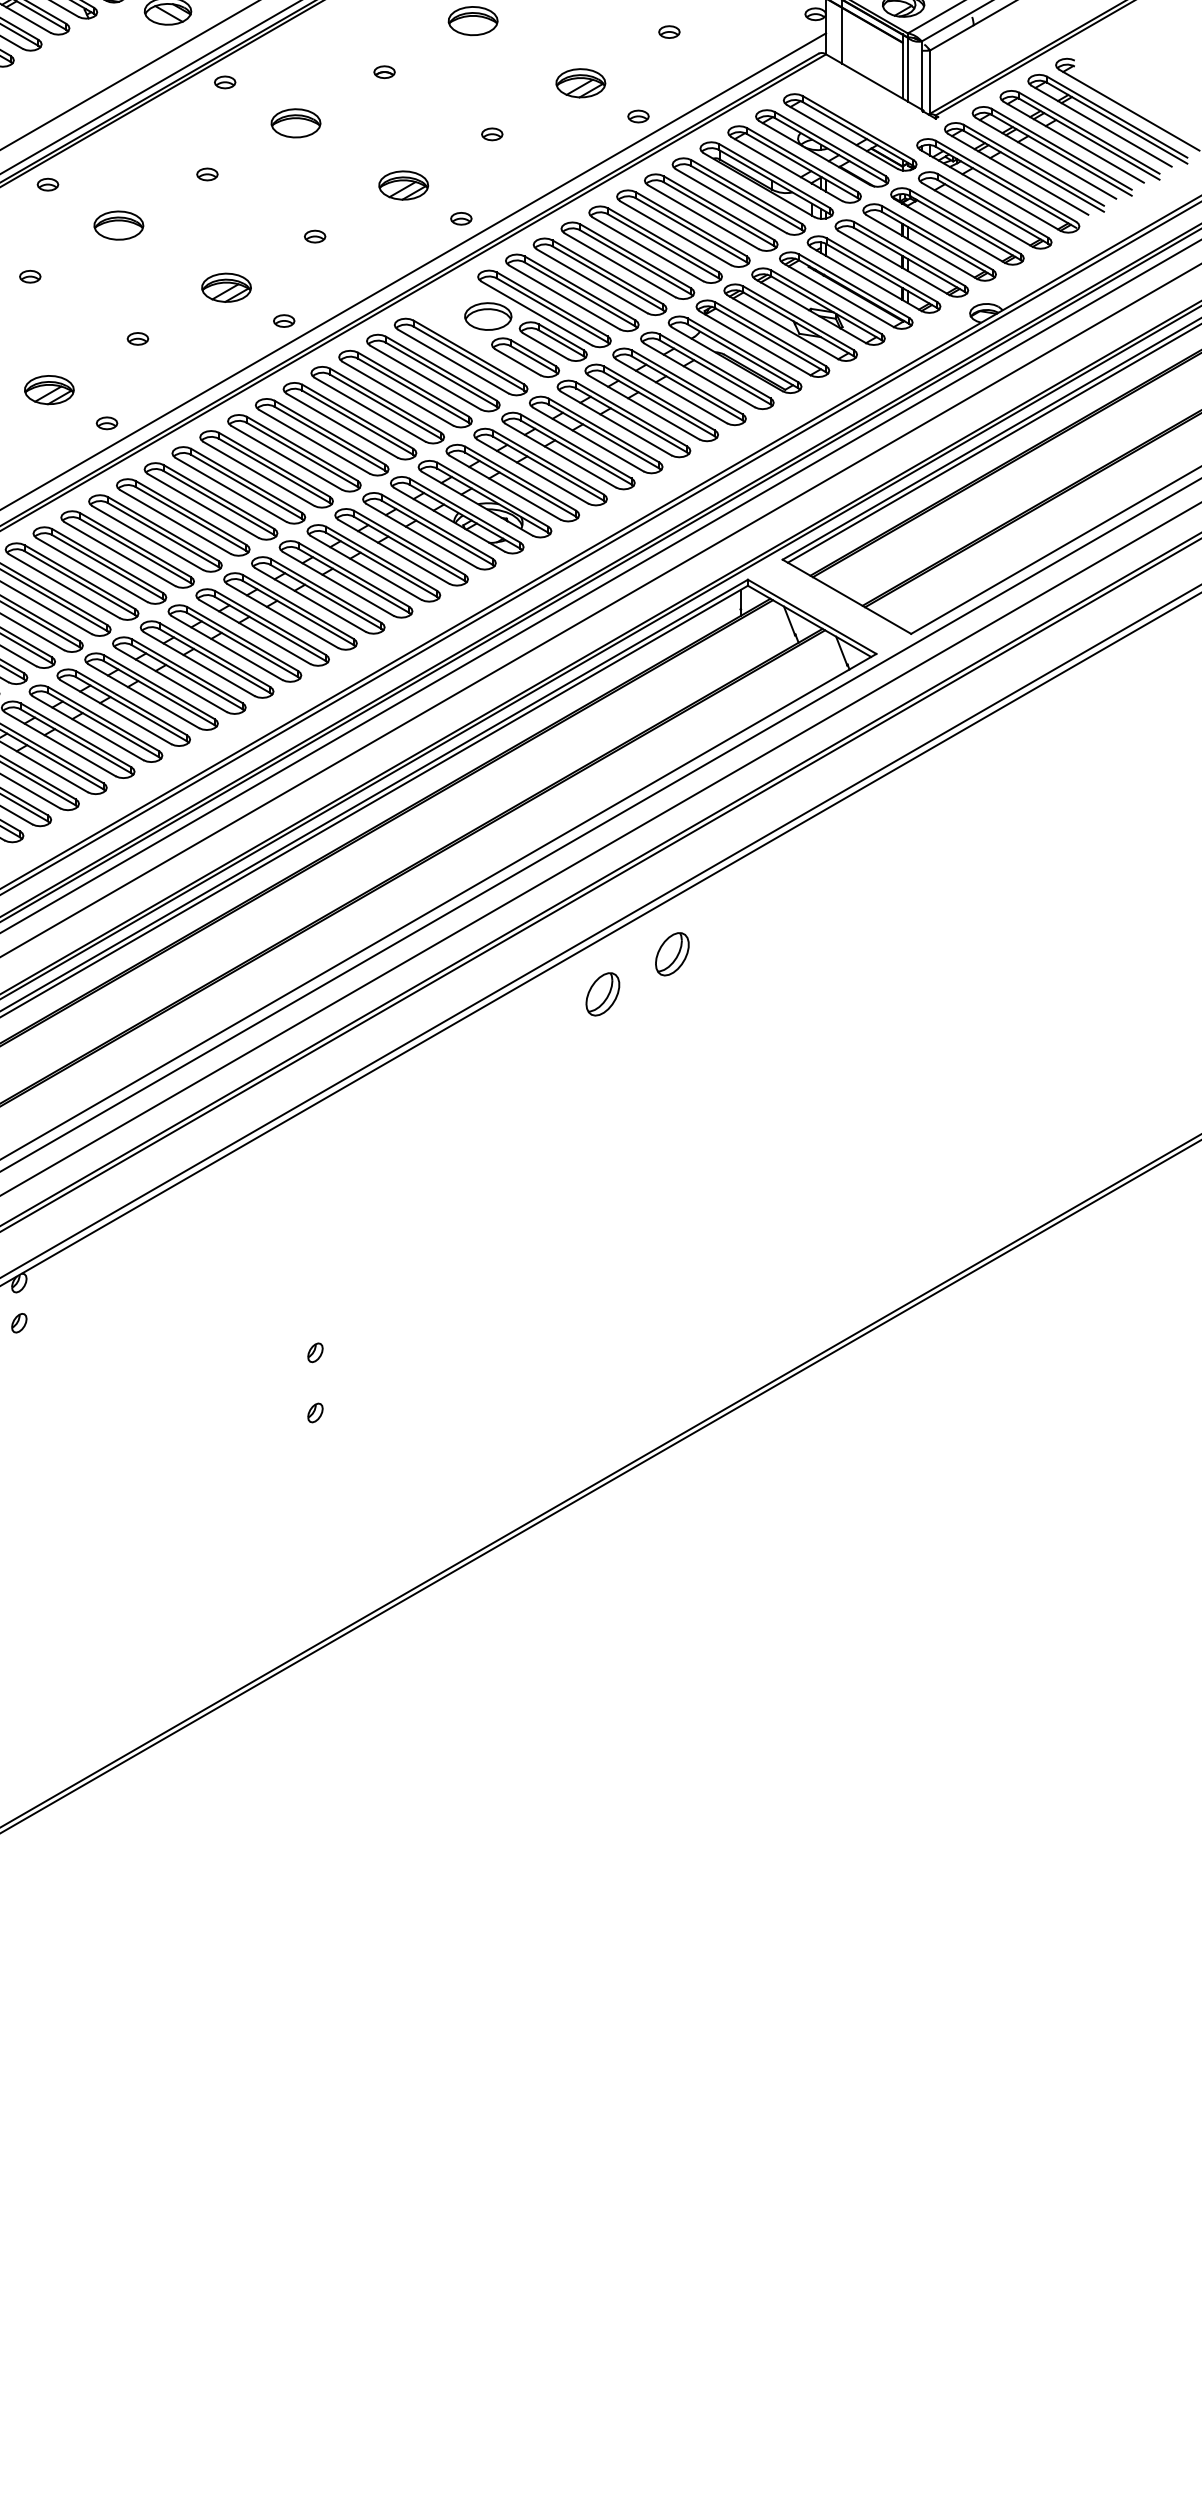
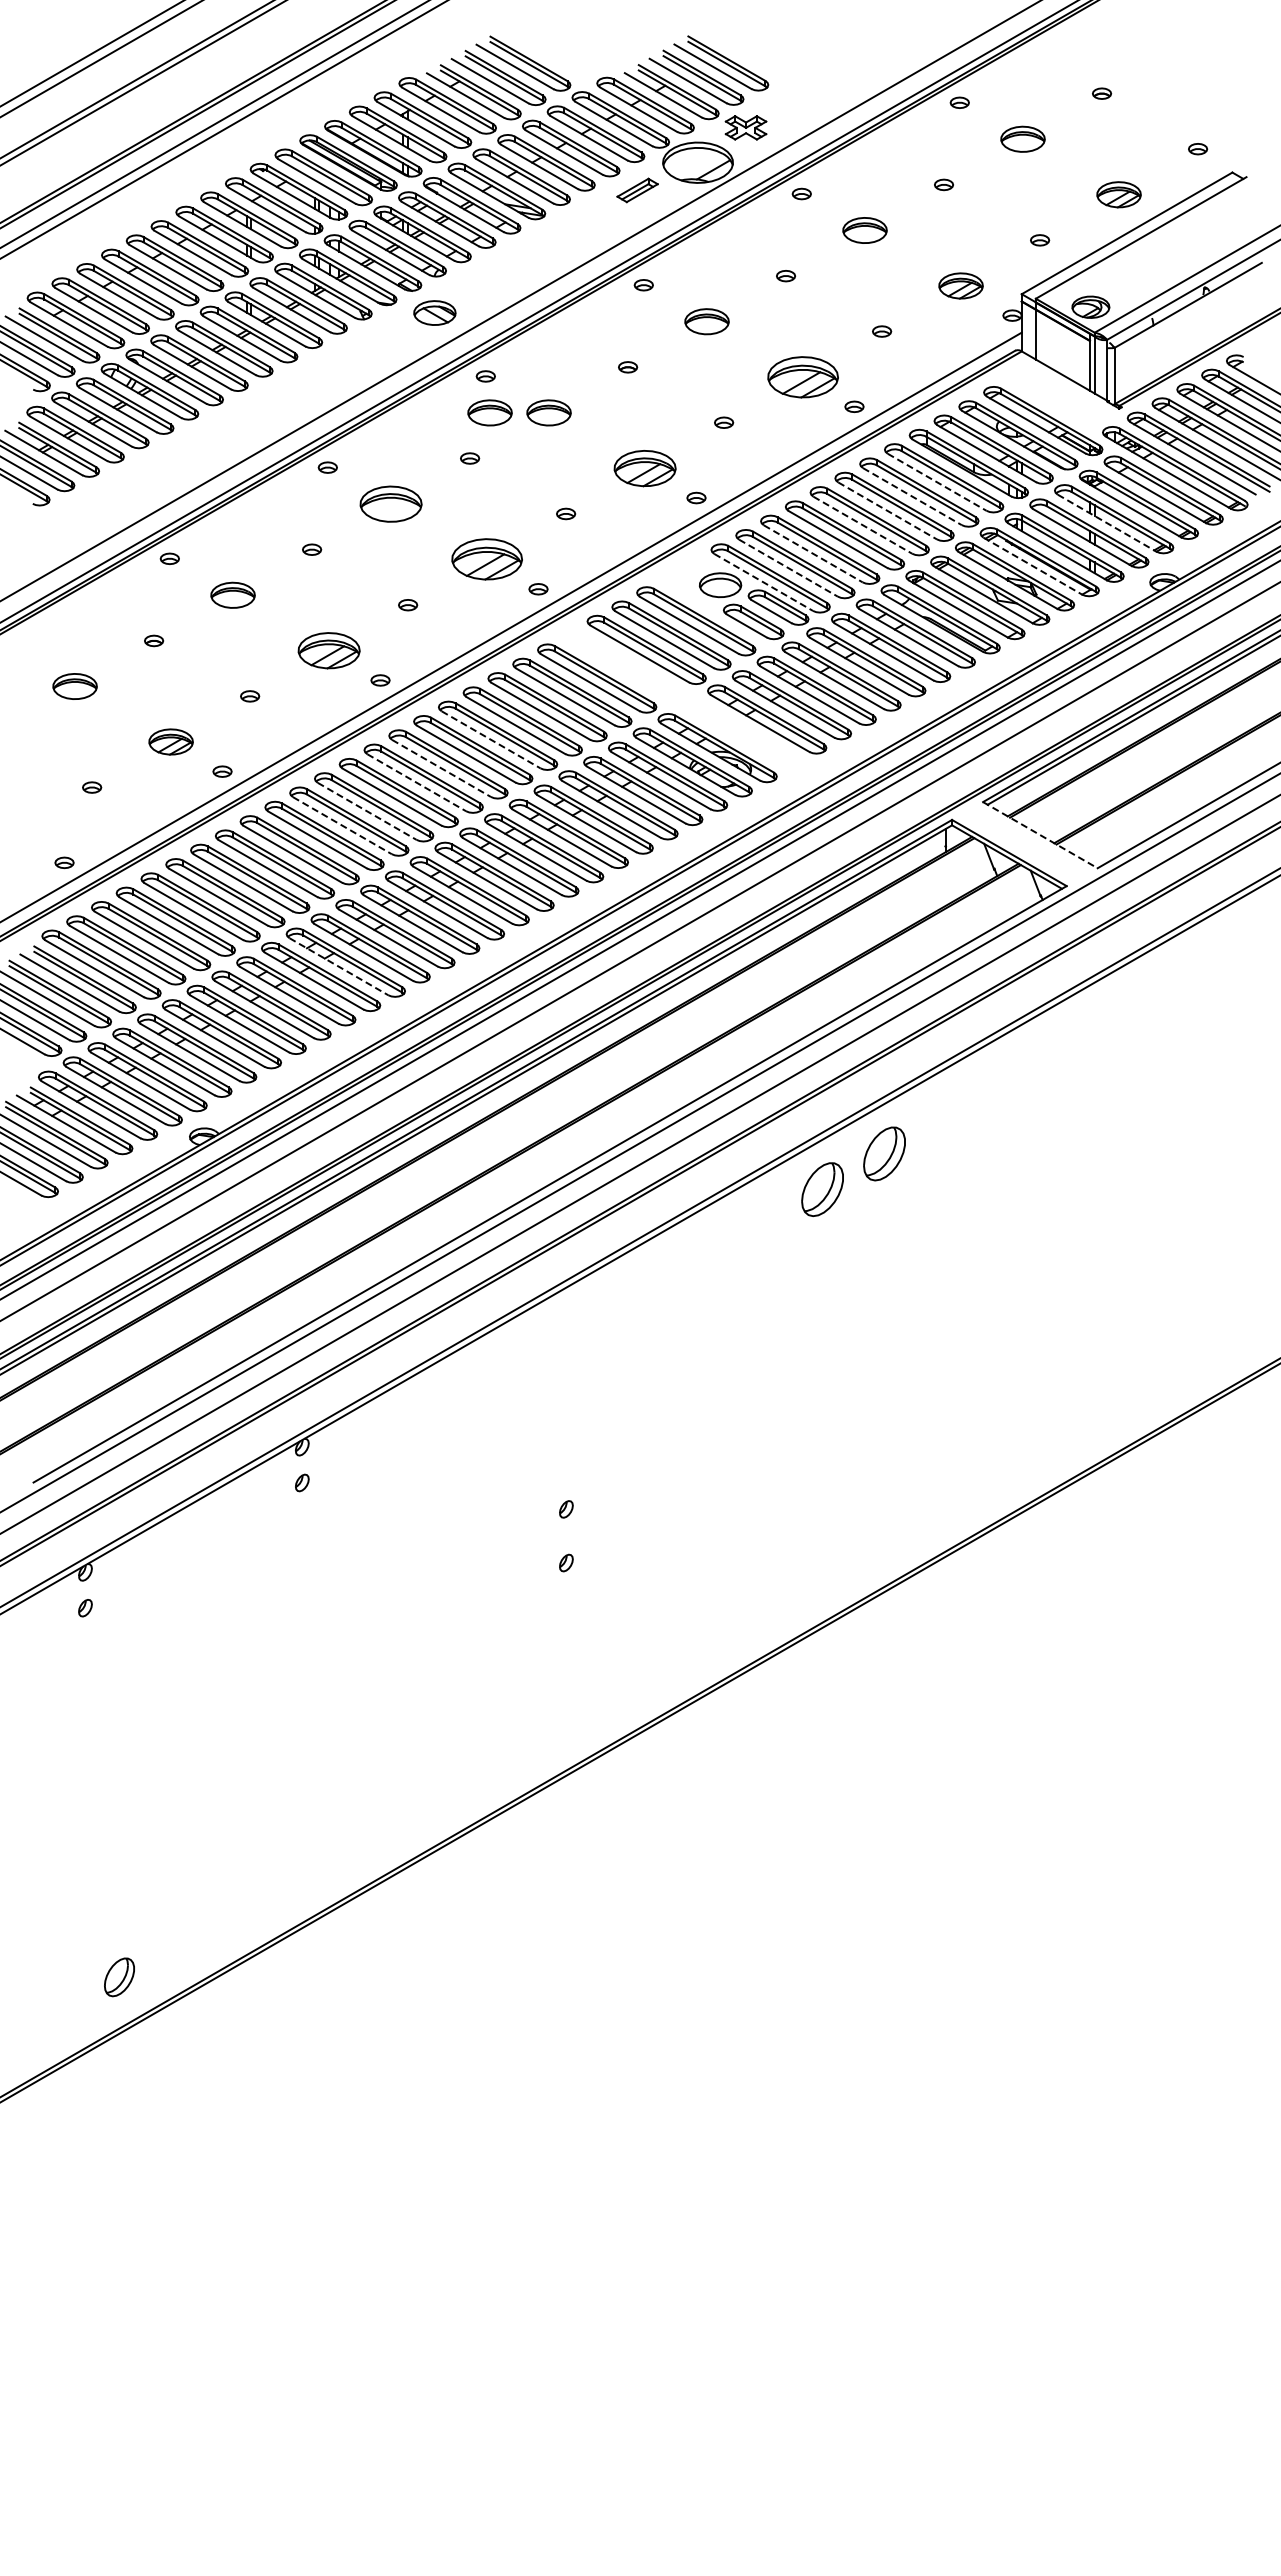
part: (580, 82) -> (802, 376), size x1.6
part: (229, 122) -> (489, 412), added
part: (403, 184) -> (644, 467), size x1.4
line: (731, 201) -> (937, 482), solid -> dashed
line: (703, 217) -> (912, 496), solid -> dashed
part: (118, 224) -> (390, 503), size x1.4
line: (676, 233) -> (888, 511), solid -> dashed
line: (922, 247) -> (1107, 523), solid -> dashed
line: (648, 249) -> (863, 525), solid -> dashed
line: (592, 282) -> (813, 554), solid -> dashed
part: (225, 287) -> (486, 559), size x1.6
line: (839, 295) -> (1033, 566), solid -> dashed
line: (564, 297) -> (788, 568), solid -> dashed
line: (537, 313) -> (764, 582), solid -> dashed
part: (48, 389) -> (328, 650), size x1.4
part: (444, 443) -> (681, 698), removed
line: (231, 490) -> (491, 740), solid -> dashed
line: (175, 522) -> (441, 768), solid -> dashed
line: (148, 538) -> (417, 783), solid -> dashed
line: (92, 570) -> (367, 811), solid -> dashed
line: (64, 585) -> (342, 825), solid -> dashed
line: (847, 597) -> (1040, 835), solid -> dashed
line: (61, 744) -> (339, 966), solid -> dashed
part: (672, 953) -> (884, 1153), size x1.4
part: (602, 994) -> (822, 1189), size x1.4

